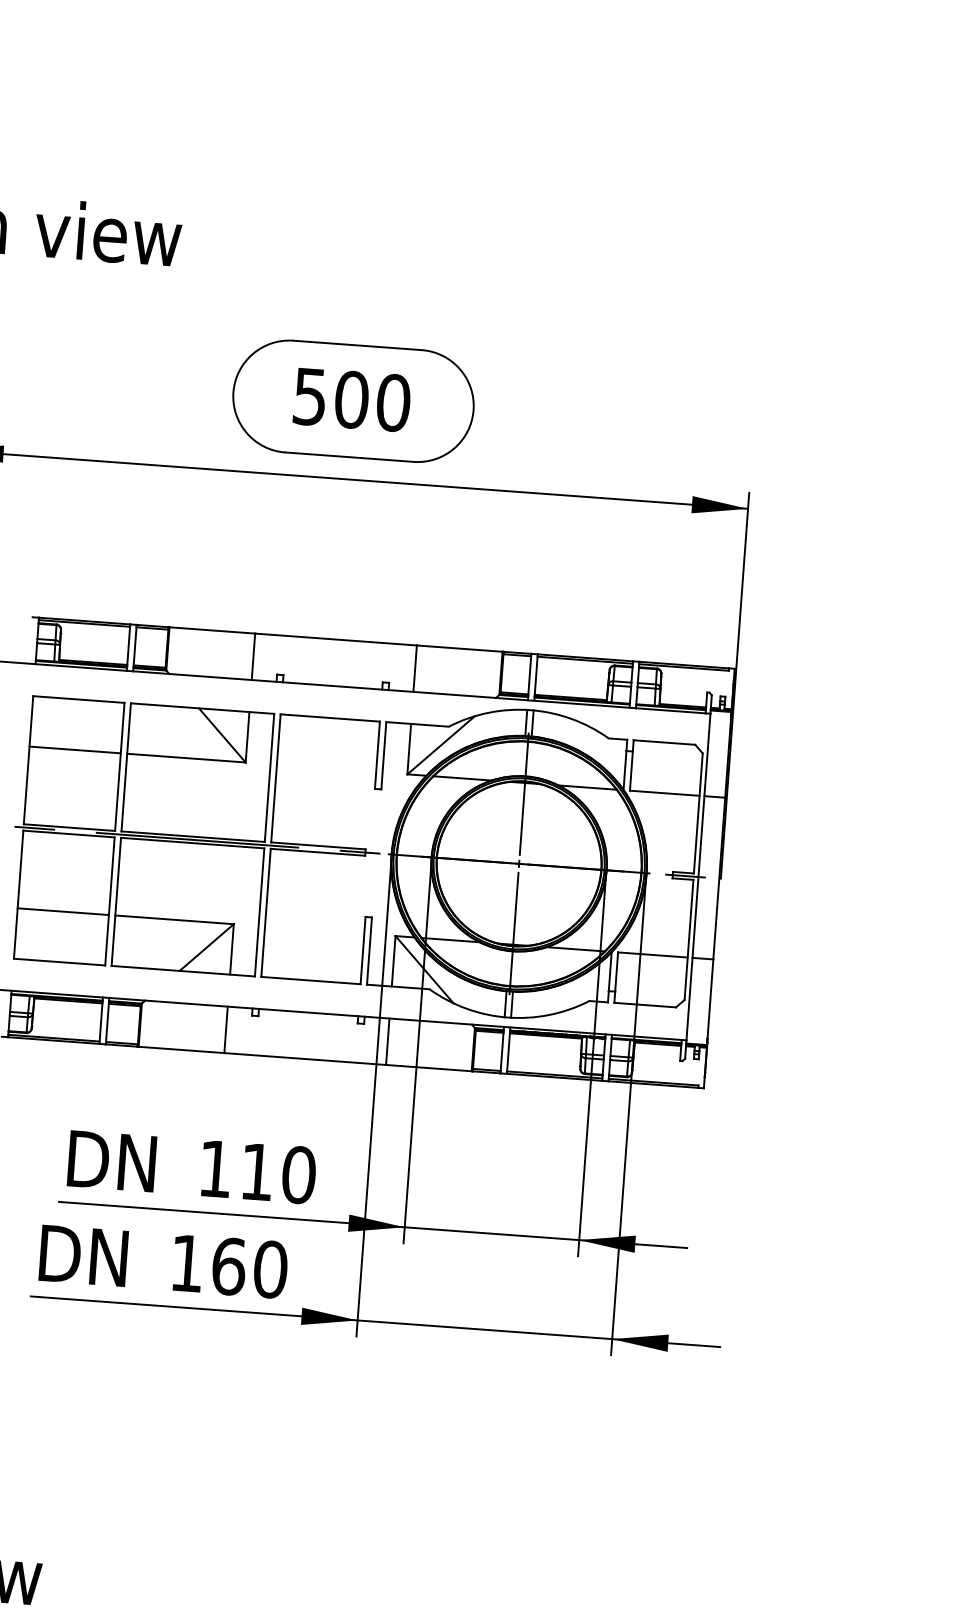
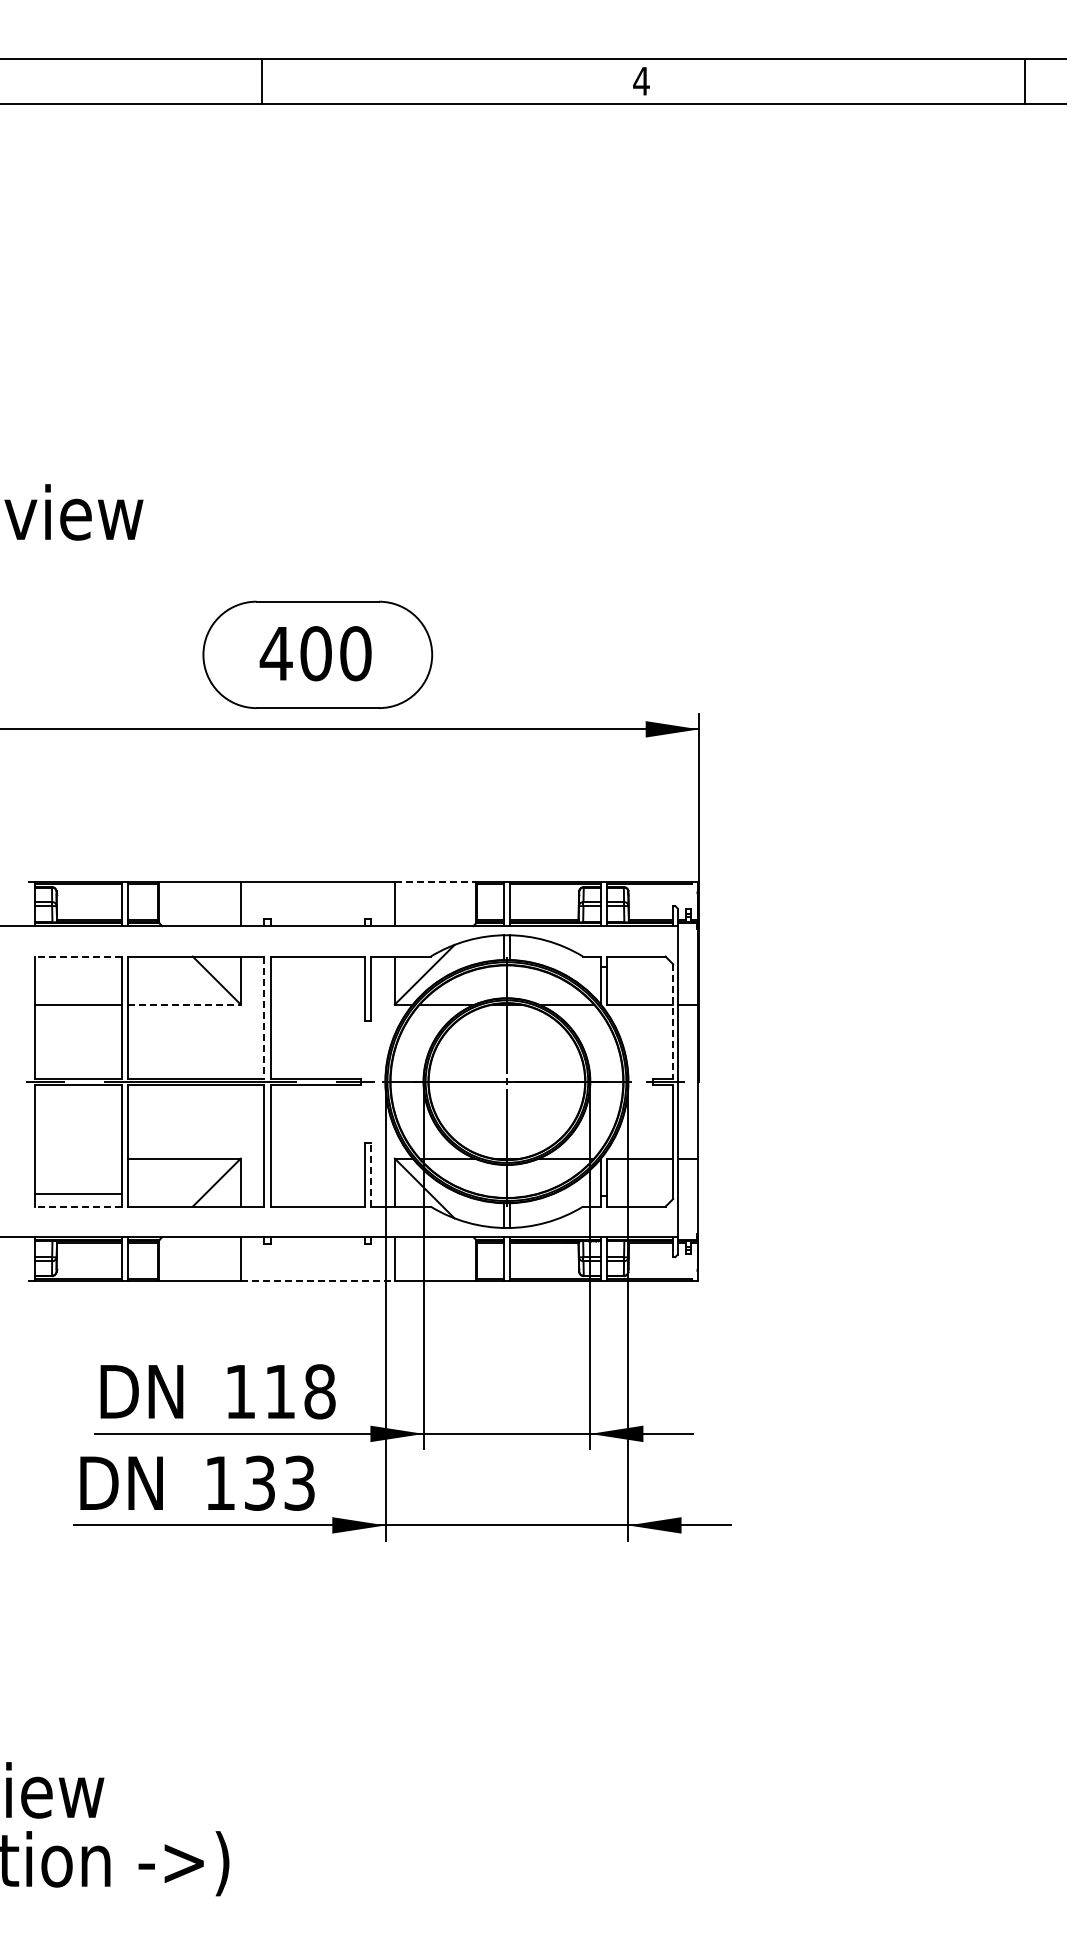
text: (309, 397) -> (275, 654), 500 -> 400
line: (459, 648) -> (435, 881), solid -> dashed
line: (77, 699) -> (77, 956), solid -> dashed
line: (186, 758) -> (184, 1004), solid -> dashed
line: (269, 778) -> (264, 1018), solid -> dashed
line: (698, 813) -> (673, 1021), solid -> dashed
line: (62, 911) -> (77, 1193), moved
line: (369, 950) -> (371, 1174), solid -> dashed
line: (58, 961) -> (77, 1206), solid -> dashed
line: (305, 1059) -> (318, 1281), solid -> dashed
text: (298, 1174) -> (319, 1391), 110 -> 118
text: (249, 1267) -> (279, 1482), 160 -> 133

